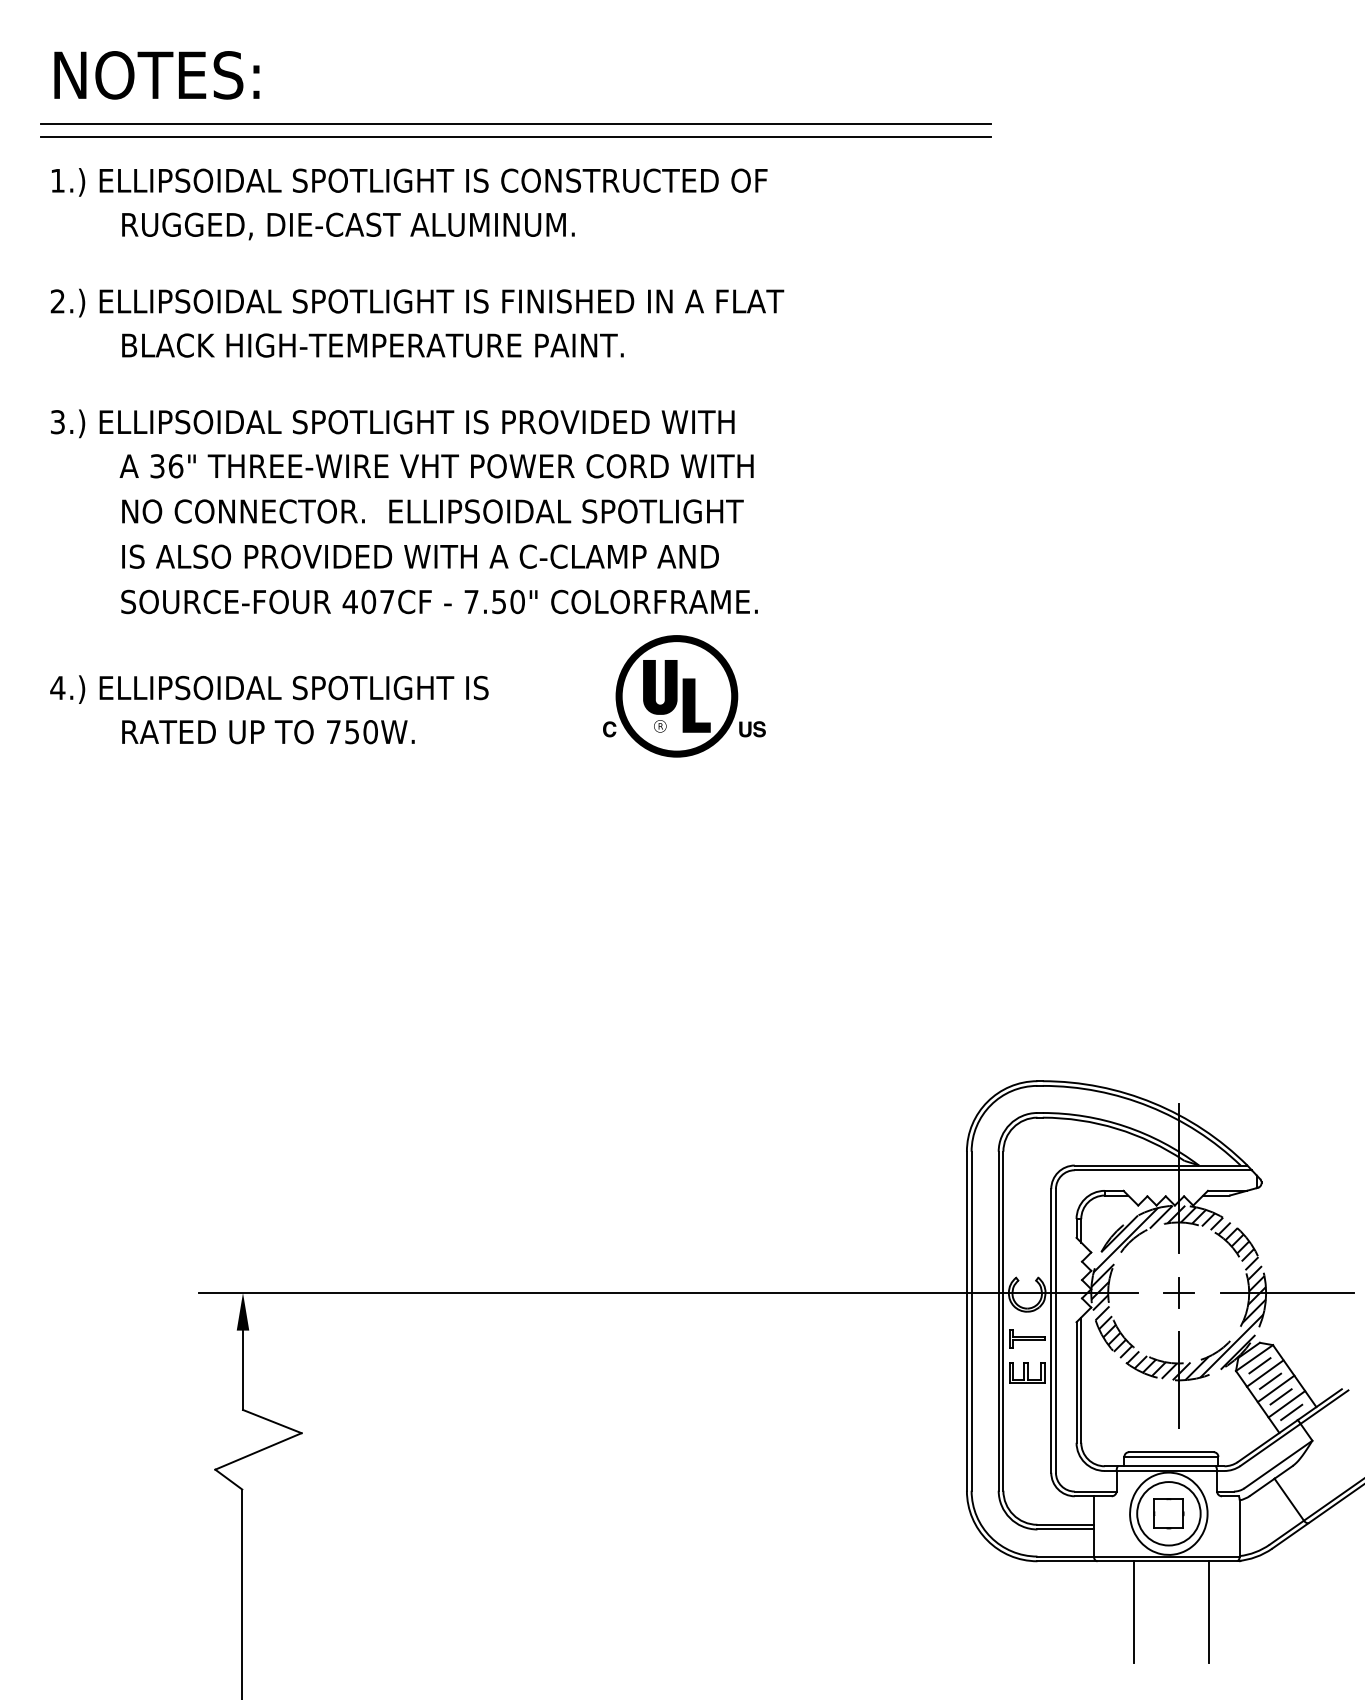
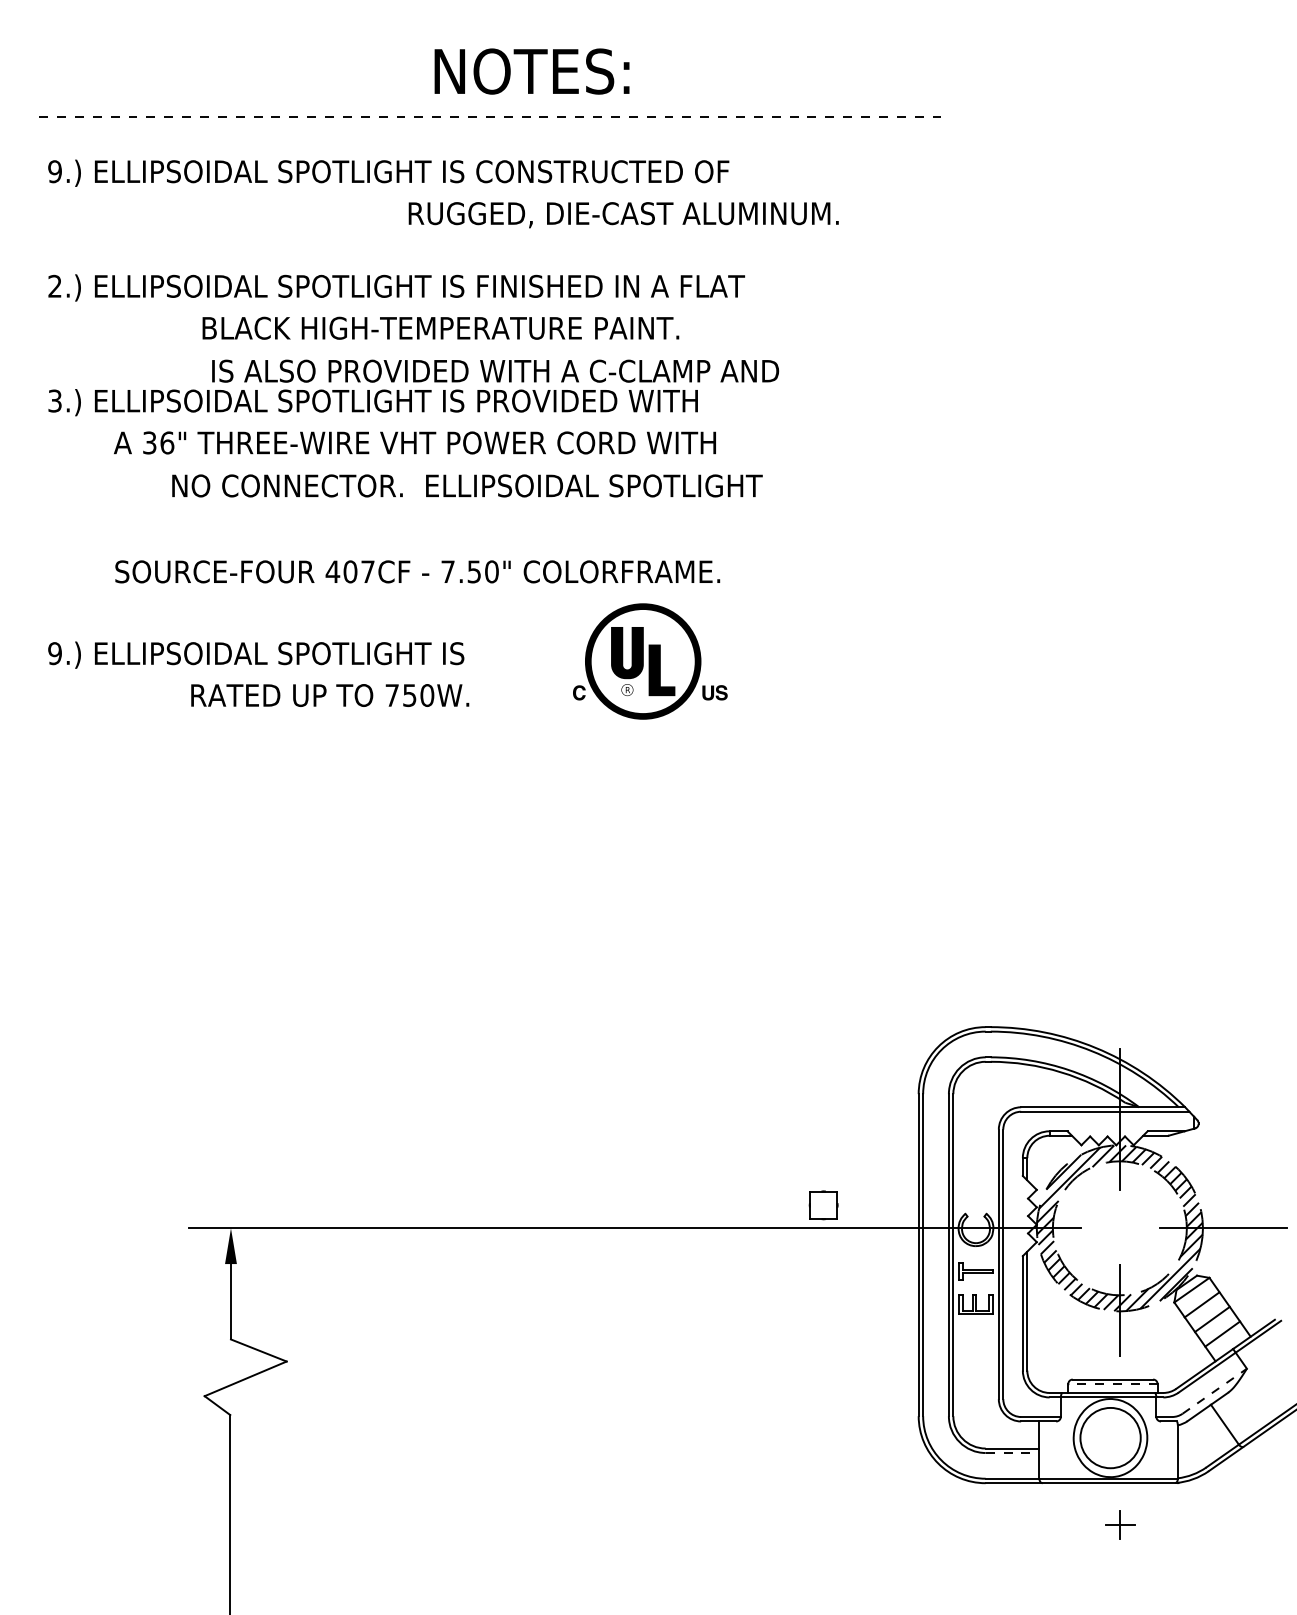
text: (156, 75) -> (531, 71), moved
line: (515, 123) -> (489, 117), solid -> dashed
line: (515, 137) -> (489, 130), removed
text: (57, 180) -> (54, 171), 1.) -> 9.)
text: (348, 226) -> (623, 215), moved
text: (372, 345) -> (440, 328), moved
text: (432, 511) -> (467, 485), moved
text: (420, 556) -> (495, 370), moved
text: (57, 687) -> (54, 653), 4.) -> 9.)
text: (268, 732) -> (330, 695), moved
part: (1178, 1292) -> (1119, 1524), moved
line: (1259, 1365) -> (1196, 1297), removed
line: (1270, 1380) -> (1207, 1311), removed
line: (1280, 1396) -> (1216, 1326), removed
line: (1291, 1412) -> (1227, 1341), removed
line: (1170, 1456) -> (1112, 1383), solid -> dashed
line: (1278, 1464) -> (1214, 1391), solid -> dashed
part: (1168, 1513) -> (823, 1205), moved
line: (1066, 1529) -> (1013, 1453), solid -> dashed
line: (1134, 1611) -> (1077, 1530), removed
line: (1208, 1611) -> (1148, 1530), removed

